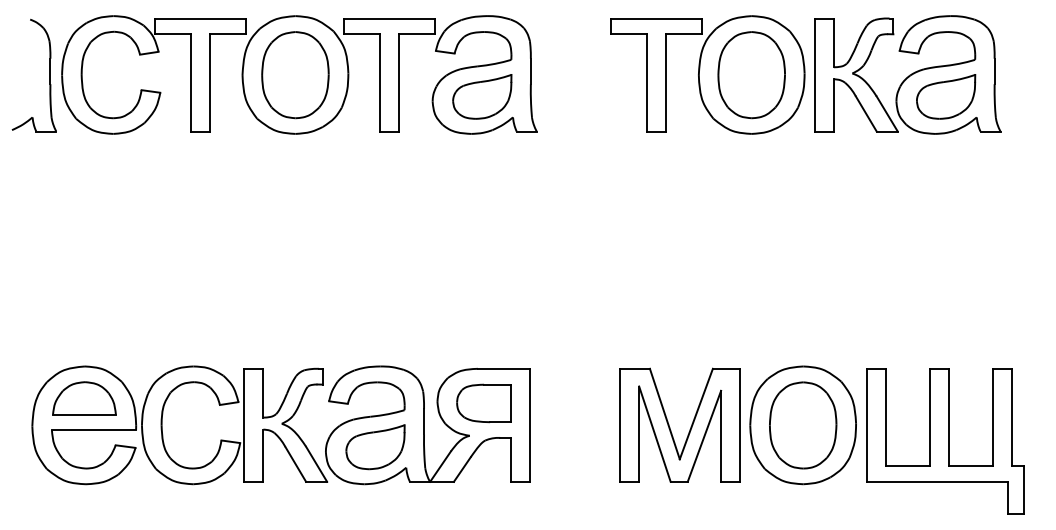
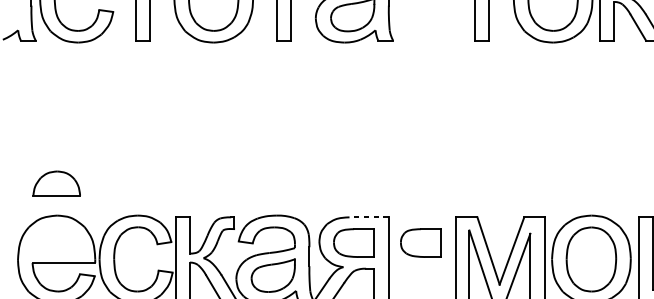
line: (503, 368) -> (368, 217), solid -> dashed
part: (84, 398) -> (56, 183), moved
part: (573, 403) -> (420, 243), added

